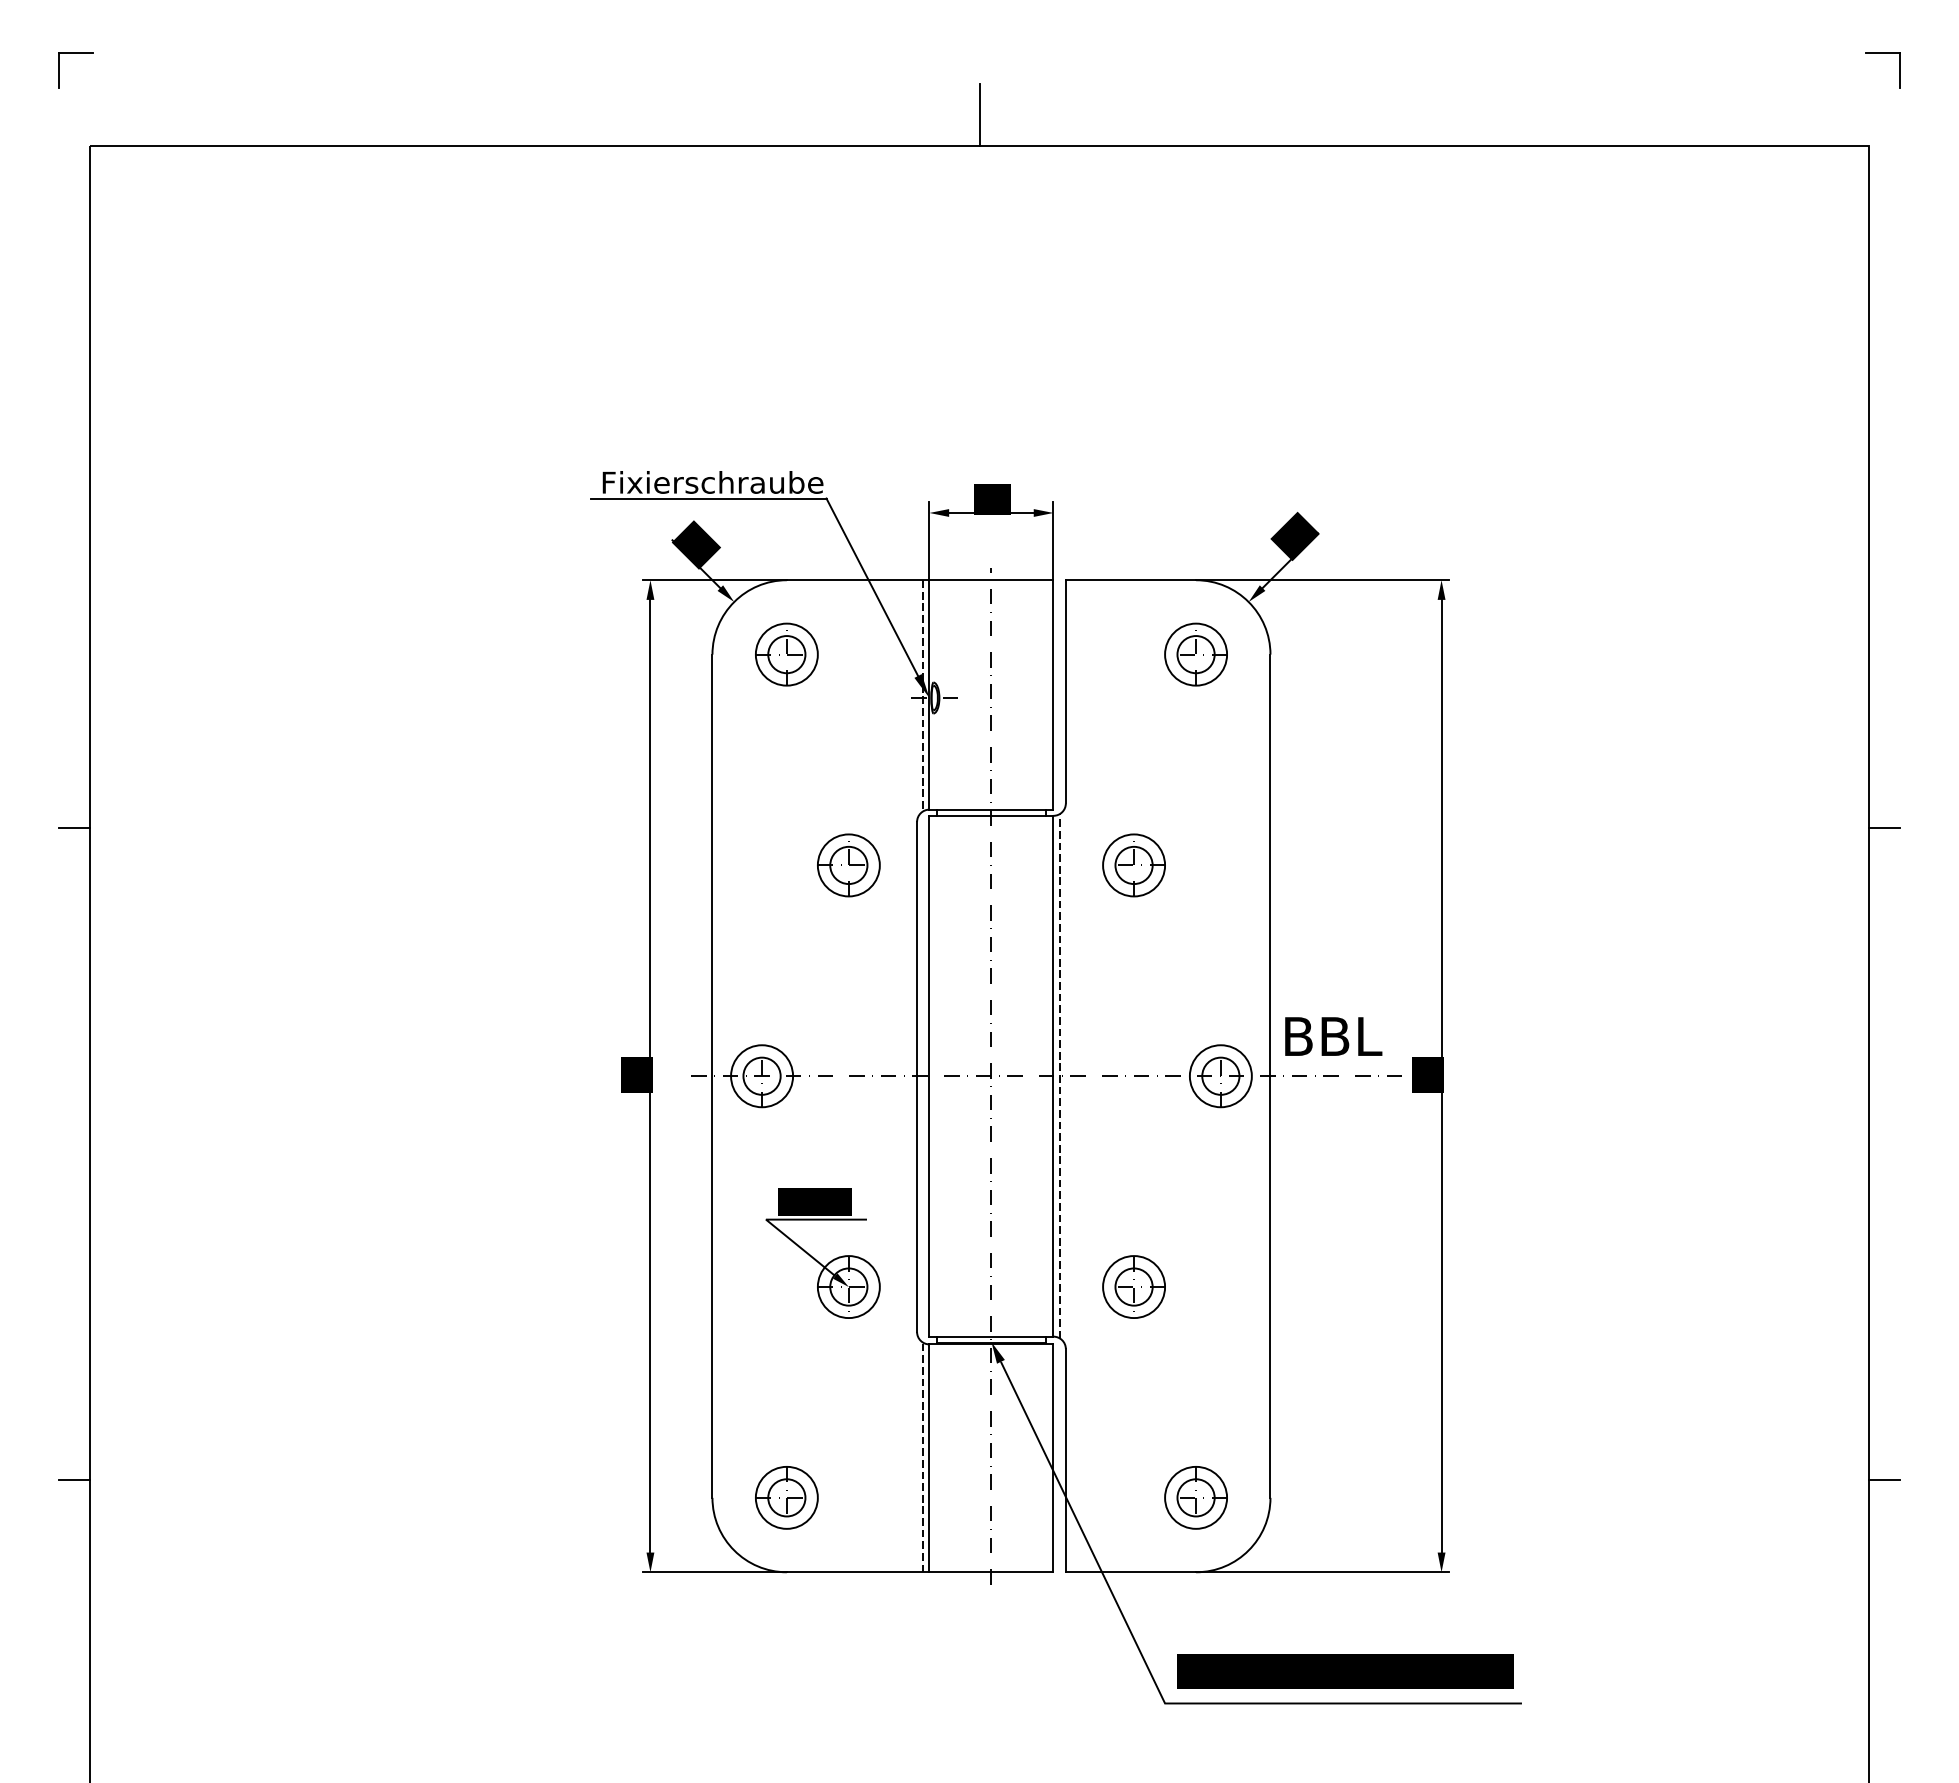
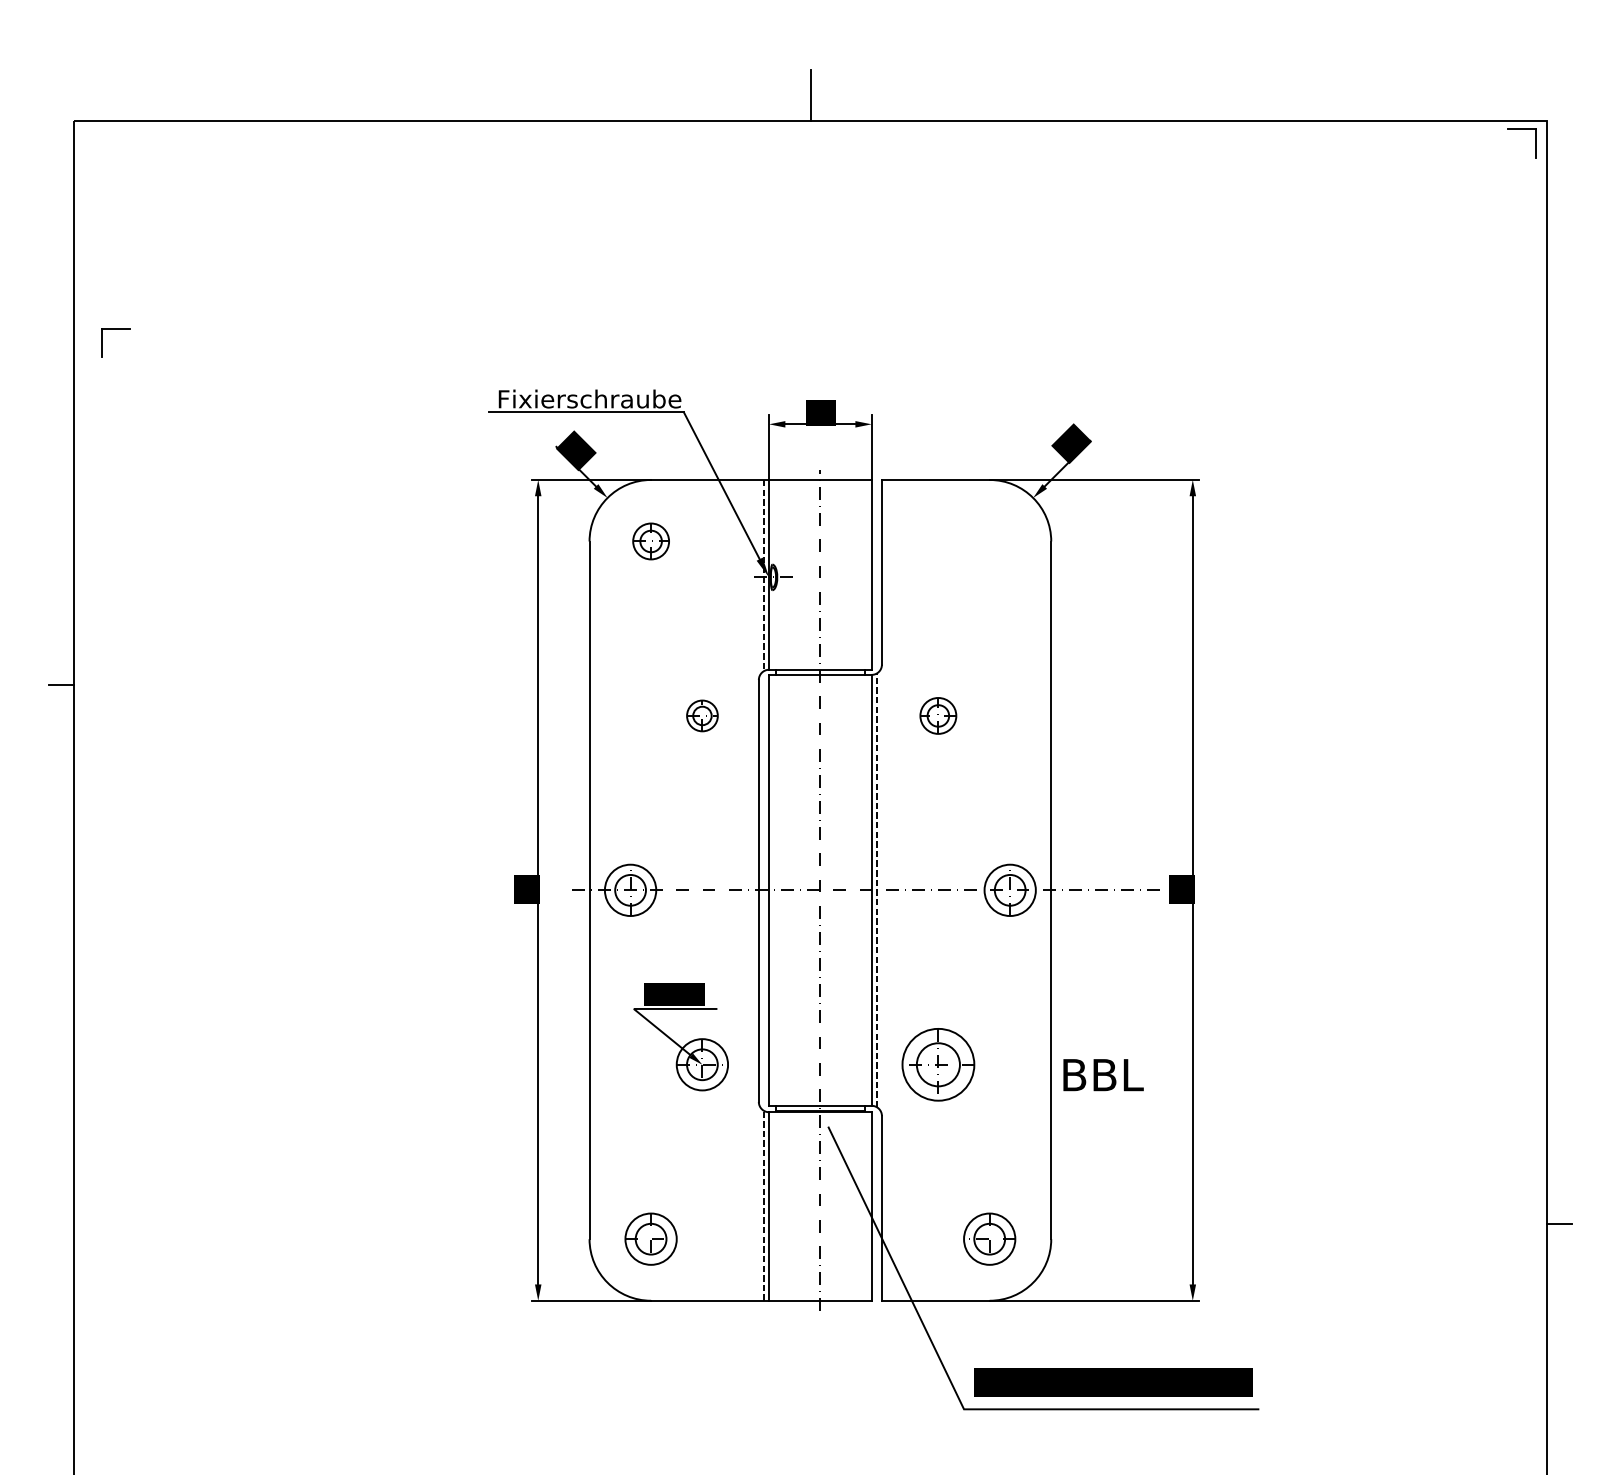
part: (1882, 53) -> (1521, 129), moved
part: (59, 70) -> (102, 342), moved
part: (786, 654) -> (650, 541), size x0.7
part: (1195, 654) -> (989, 541), removed
line: (1884, 828) -> (1559, 685), removed
part: (848, 865) -> (702, 715), size x0.6
part: (1133, 865) -> (937, 715), size x0.7
text: (1333, 1036) -> (1103, 1075), moved
part: (1133, 1286) -> (937, 1064), size x1.4
fill: (997, 1352) -> (825, 1118), removed
line: (73, 1479) -> (60, 1224), removed

